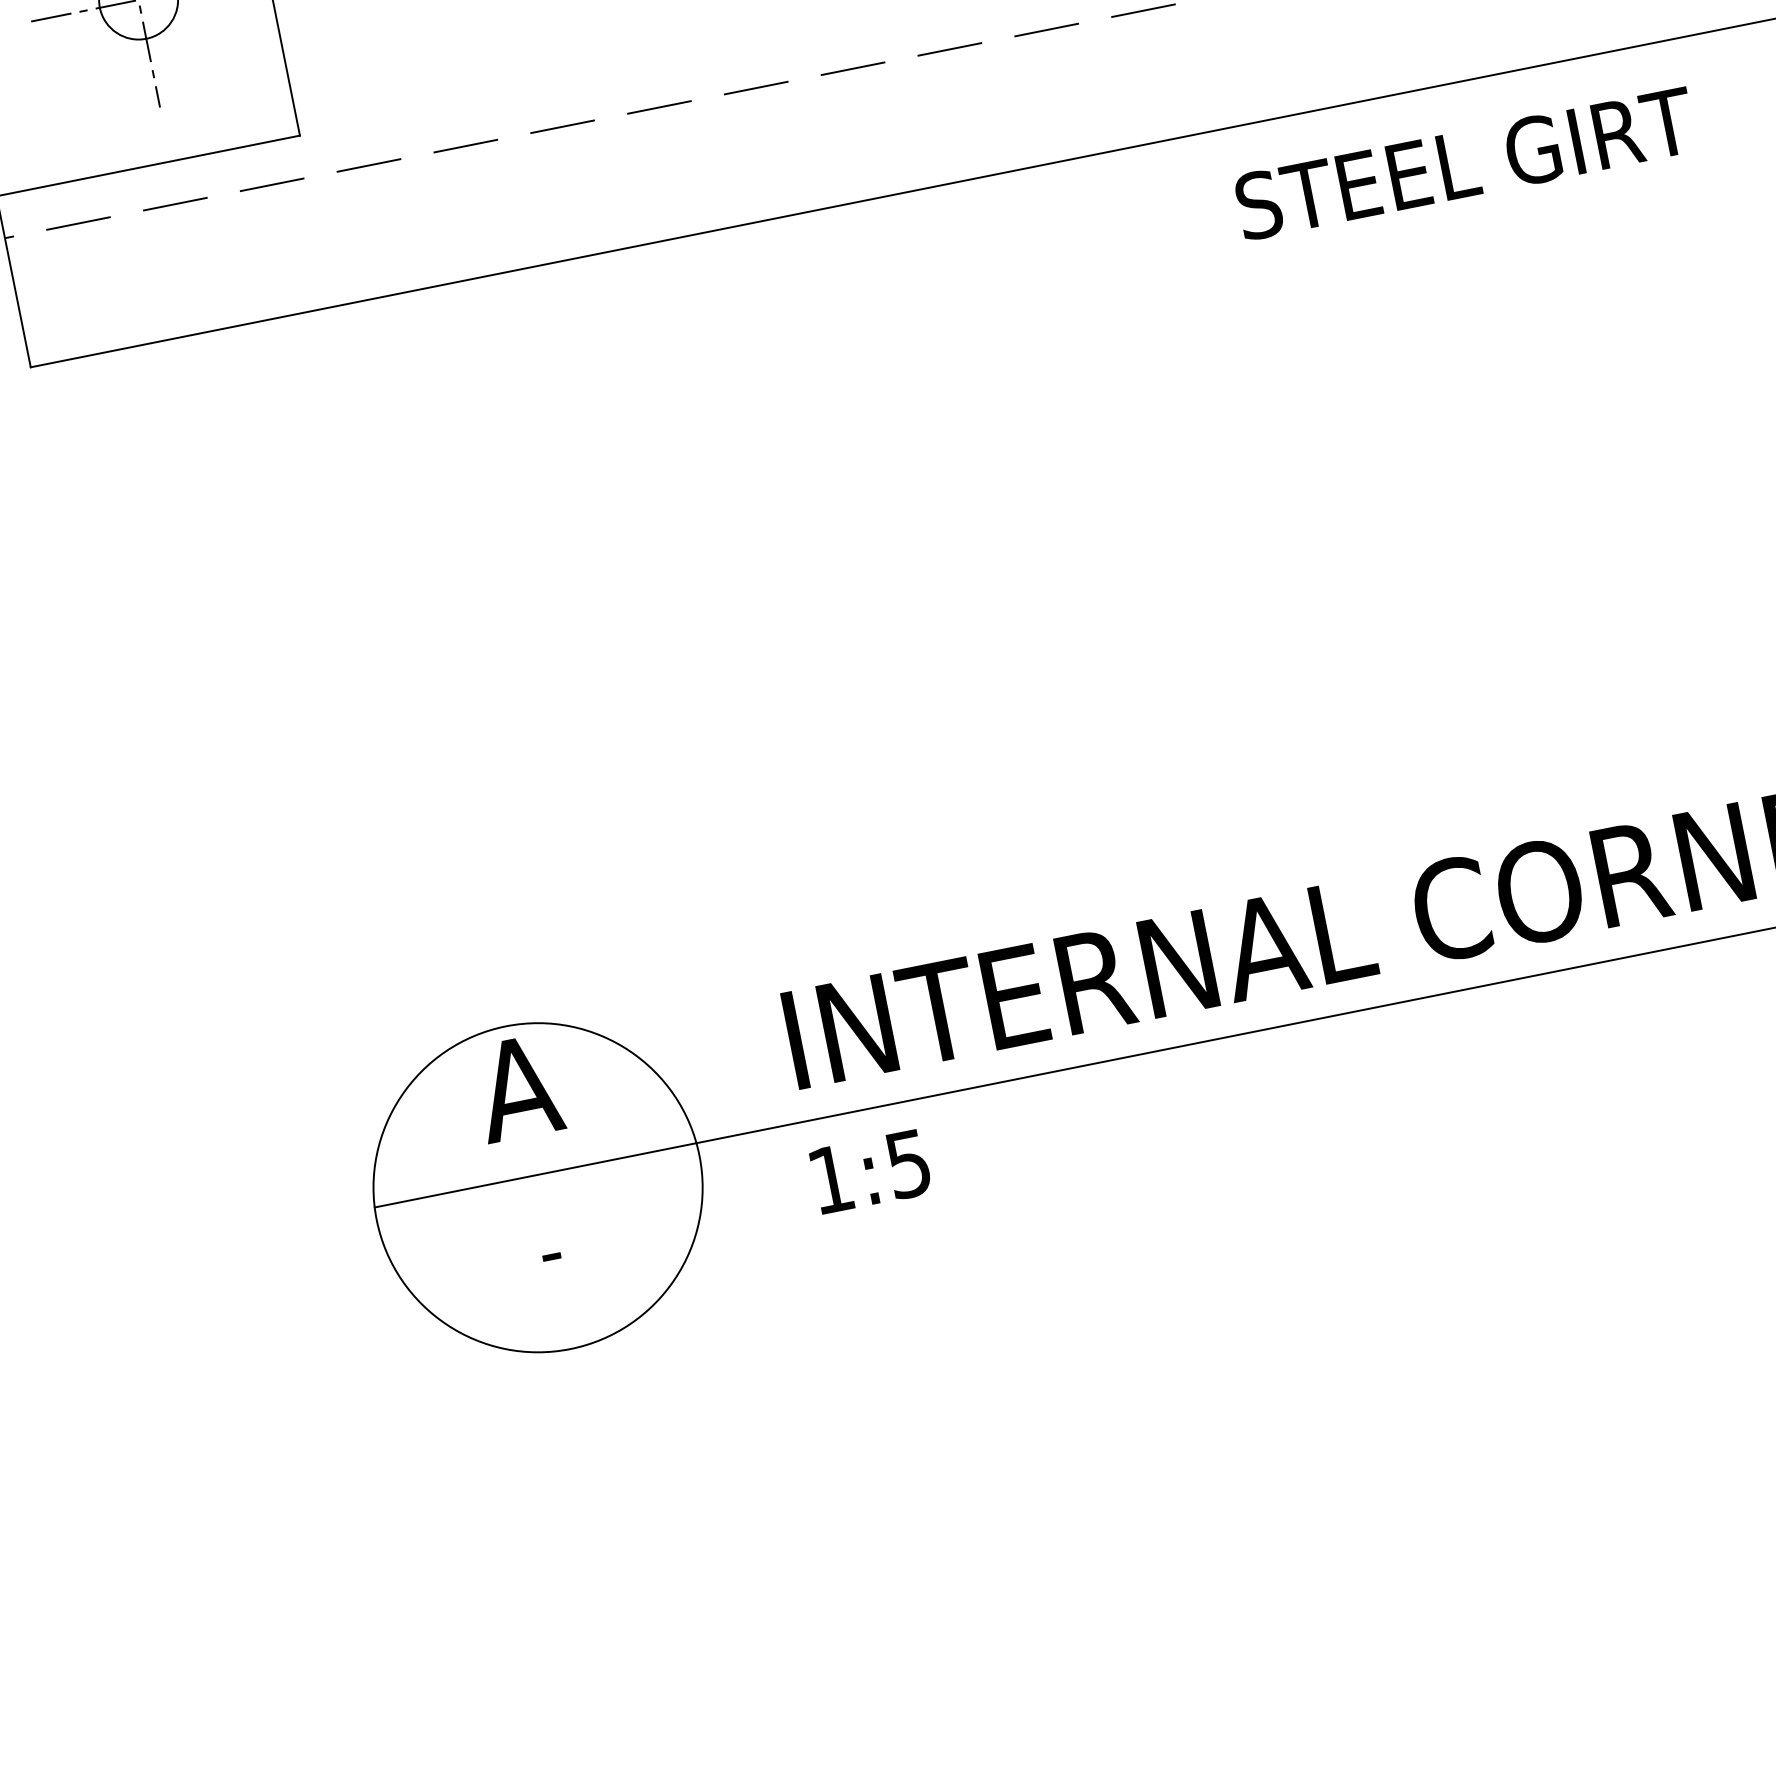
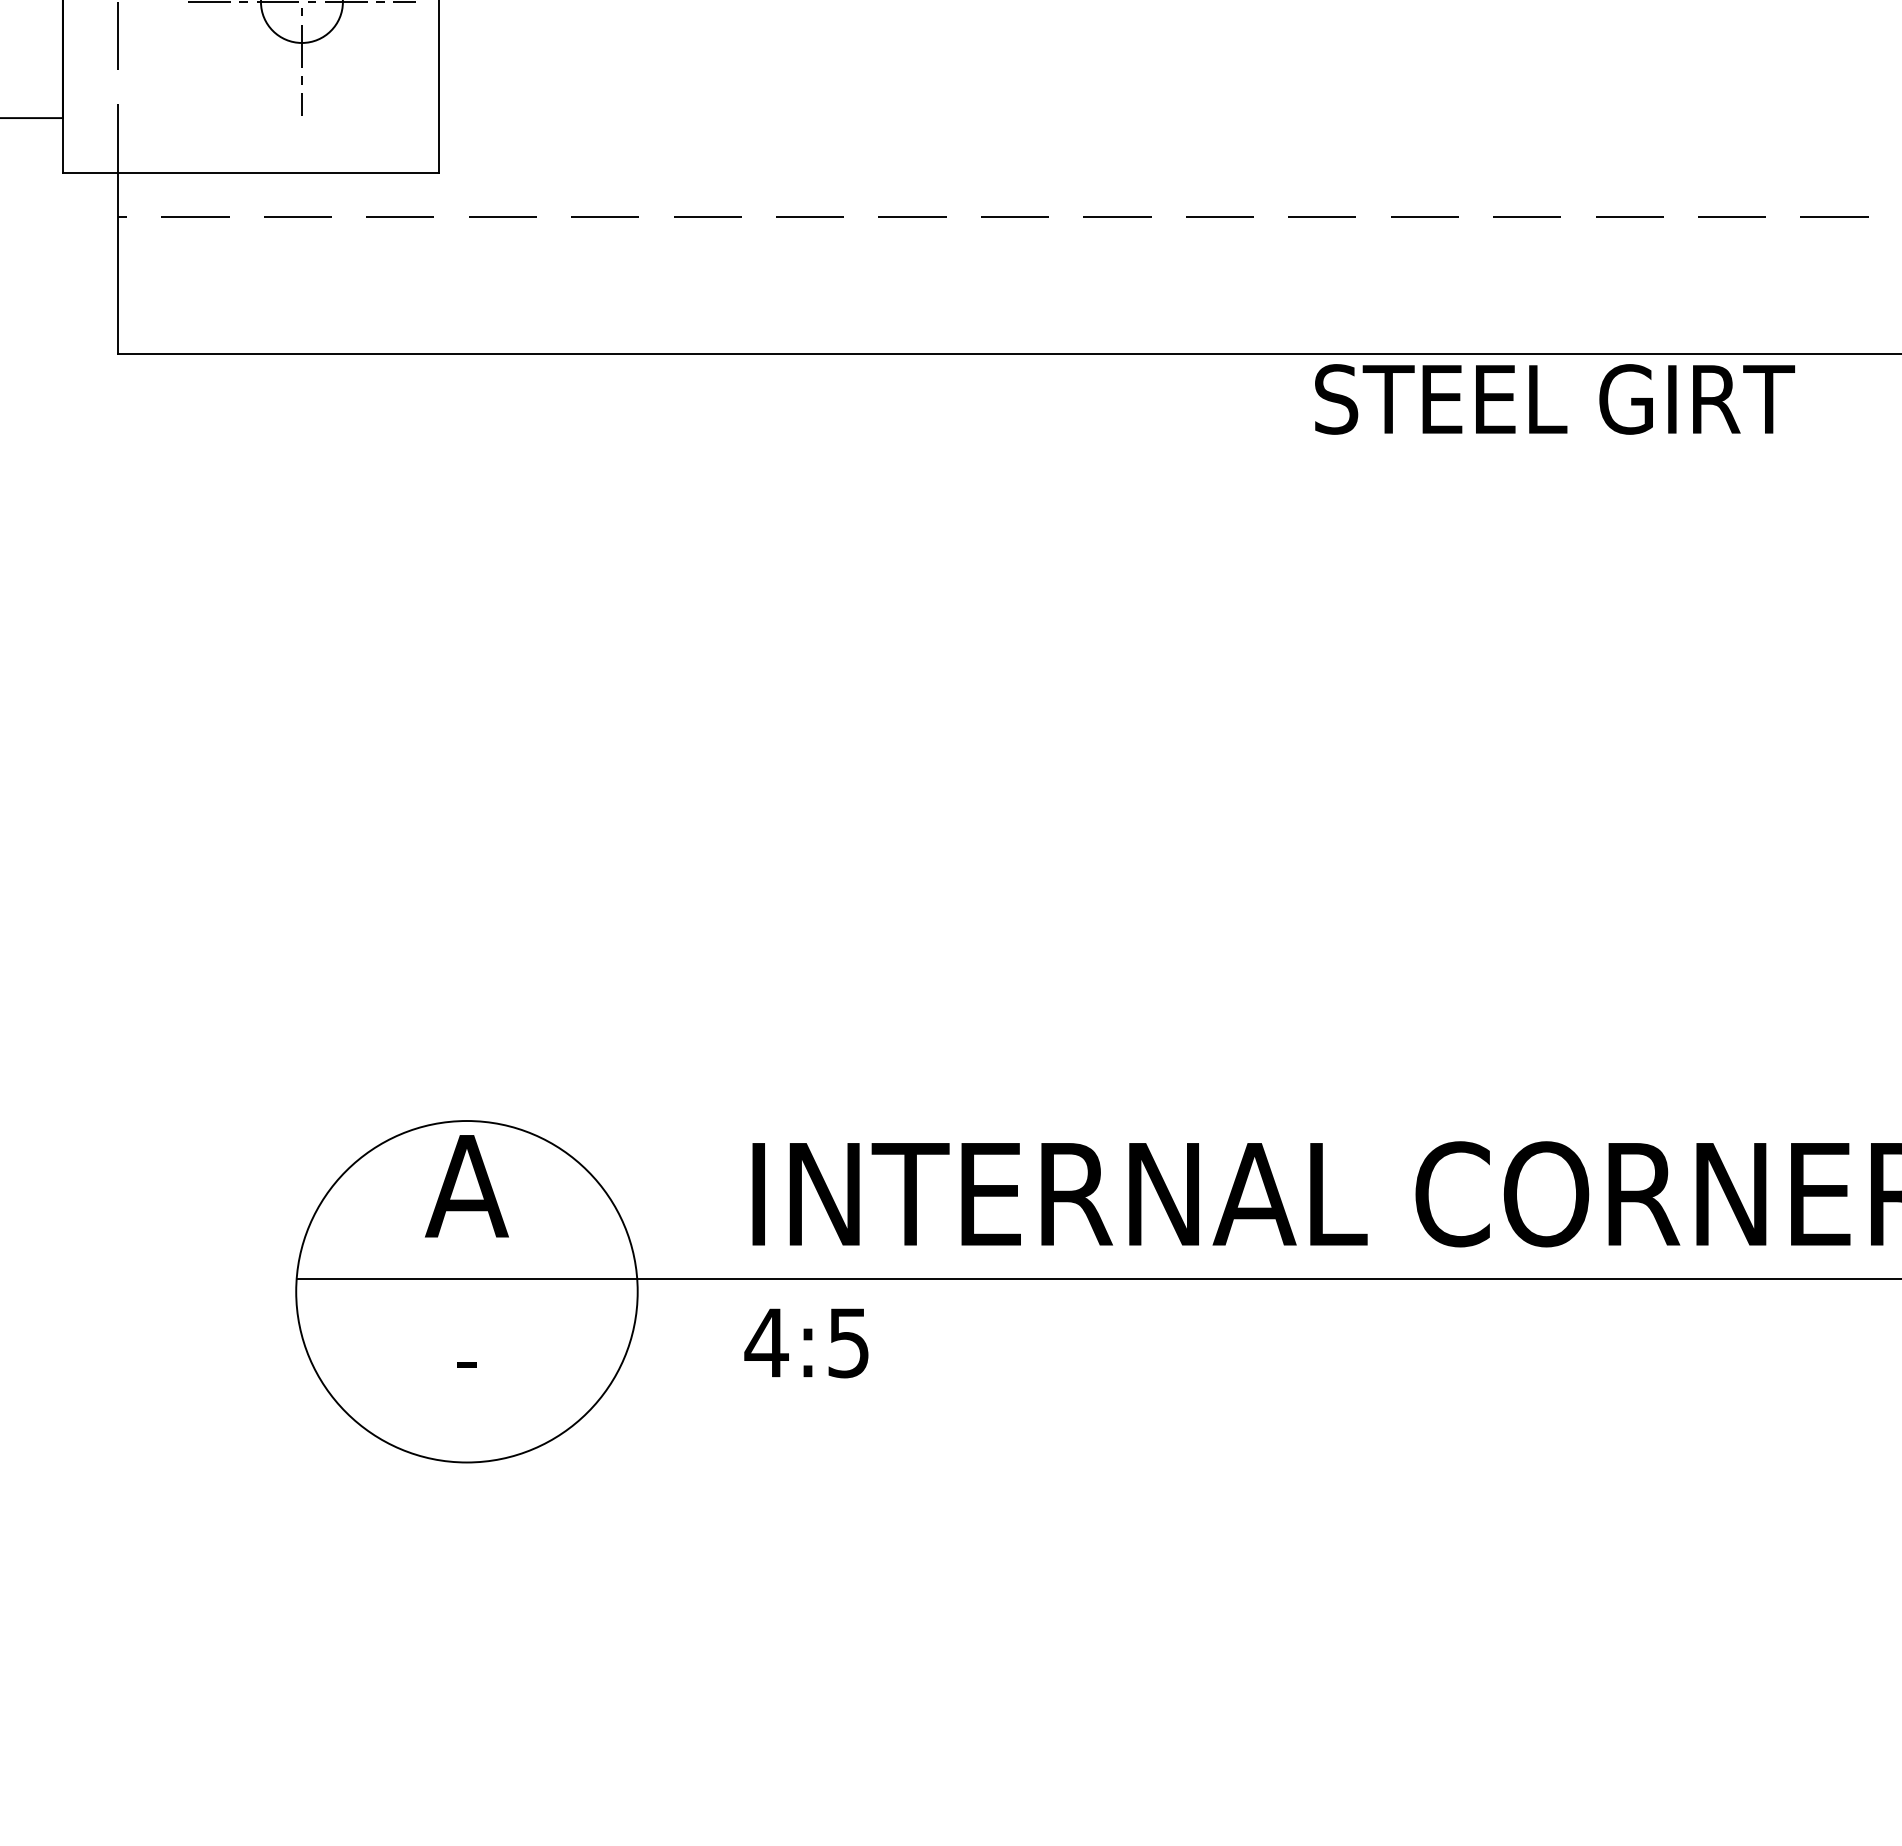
text: (1465, 163) -> (1554, 399), moved
text: (830, 1179) -> (766, 1342), 1:5 -> 4:5

